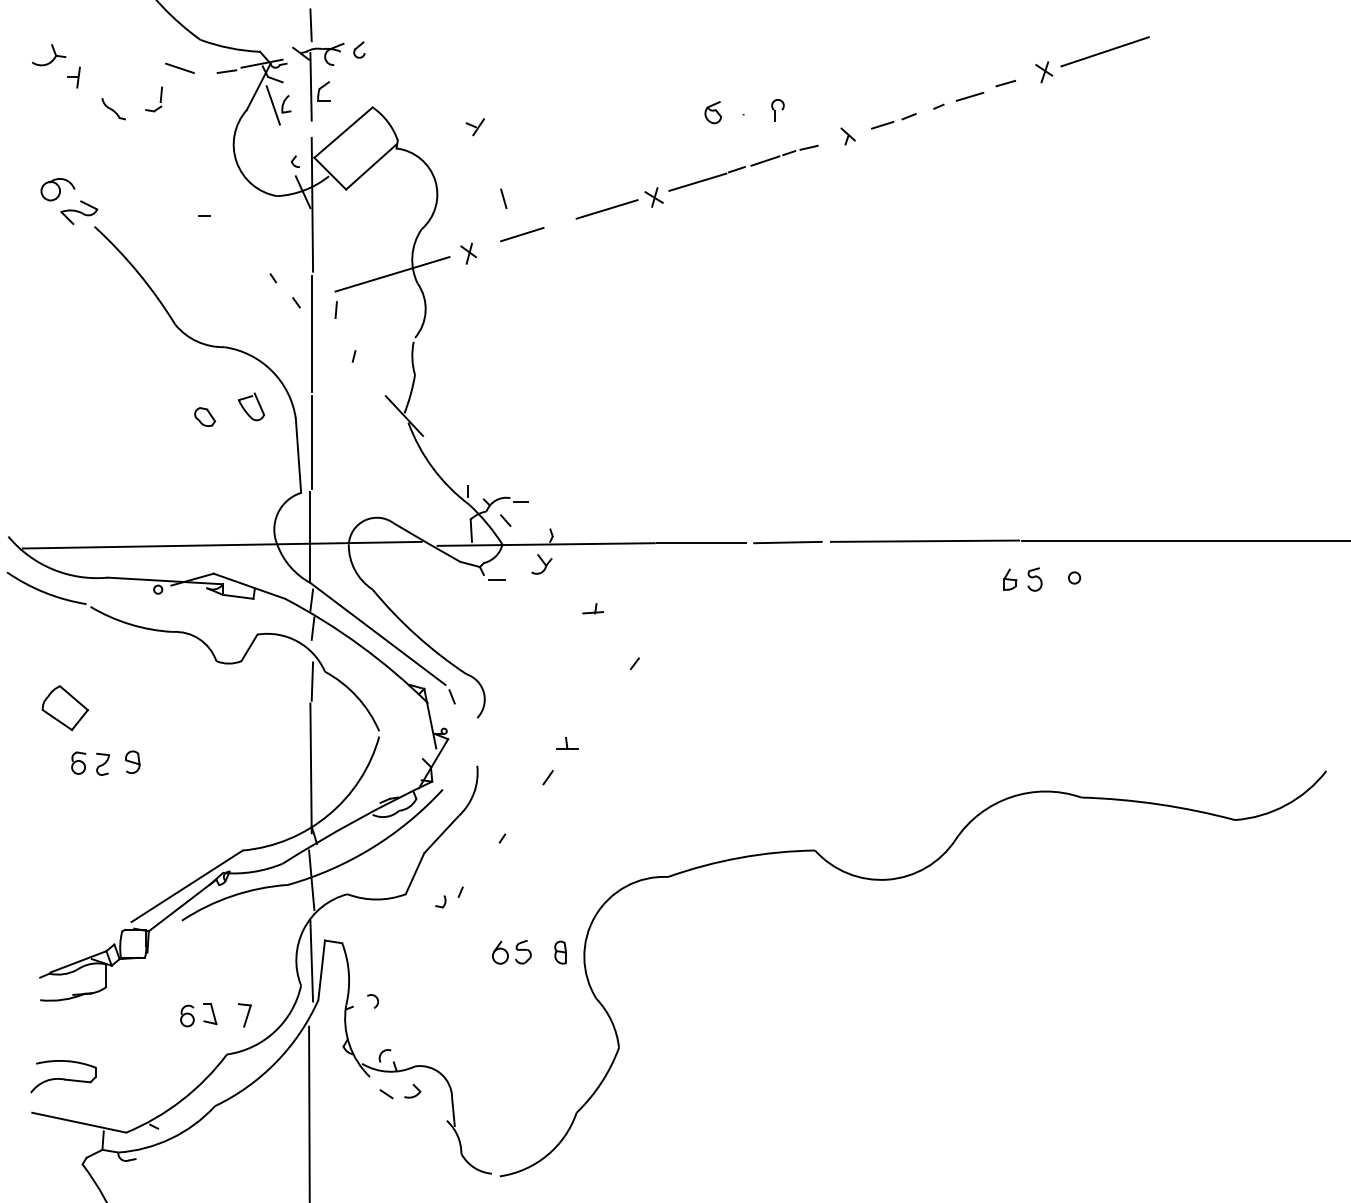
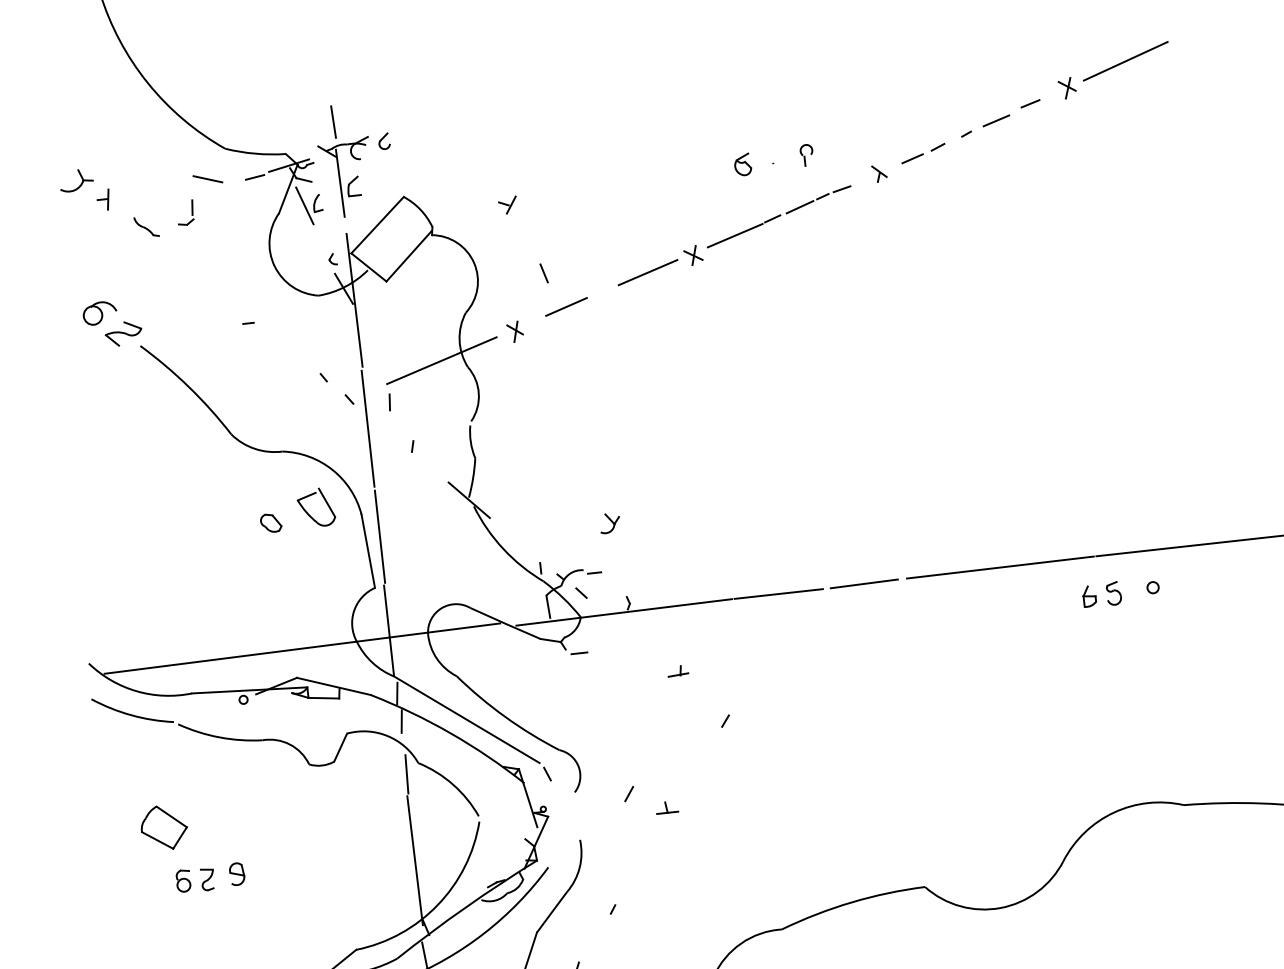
part: (250, 406) -> (315, 507), size x1.4
part: (541, 564) -> (609, 523), moved
line: (547, 777) -> (628, 793), moved

